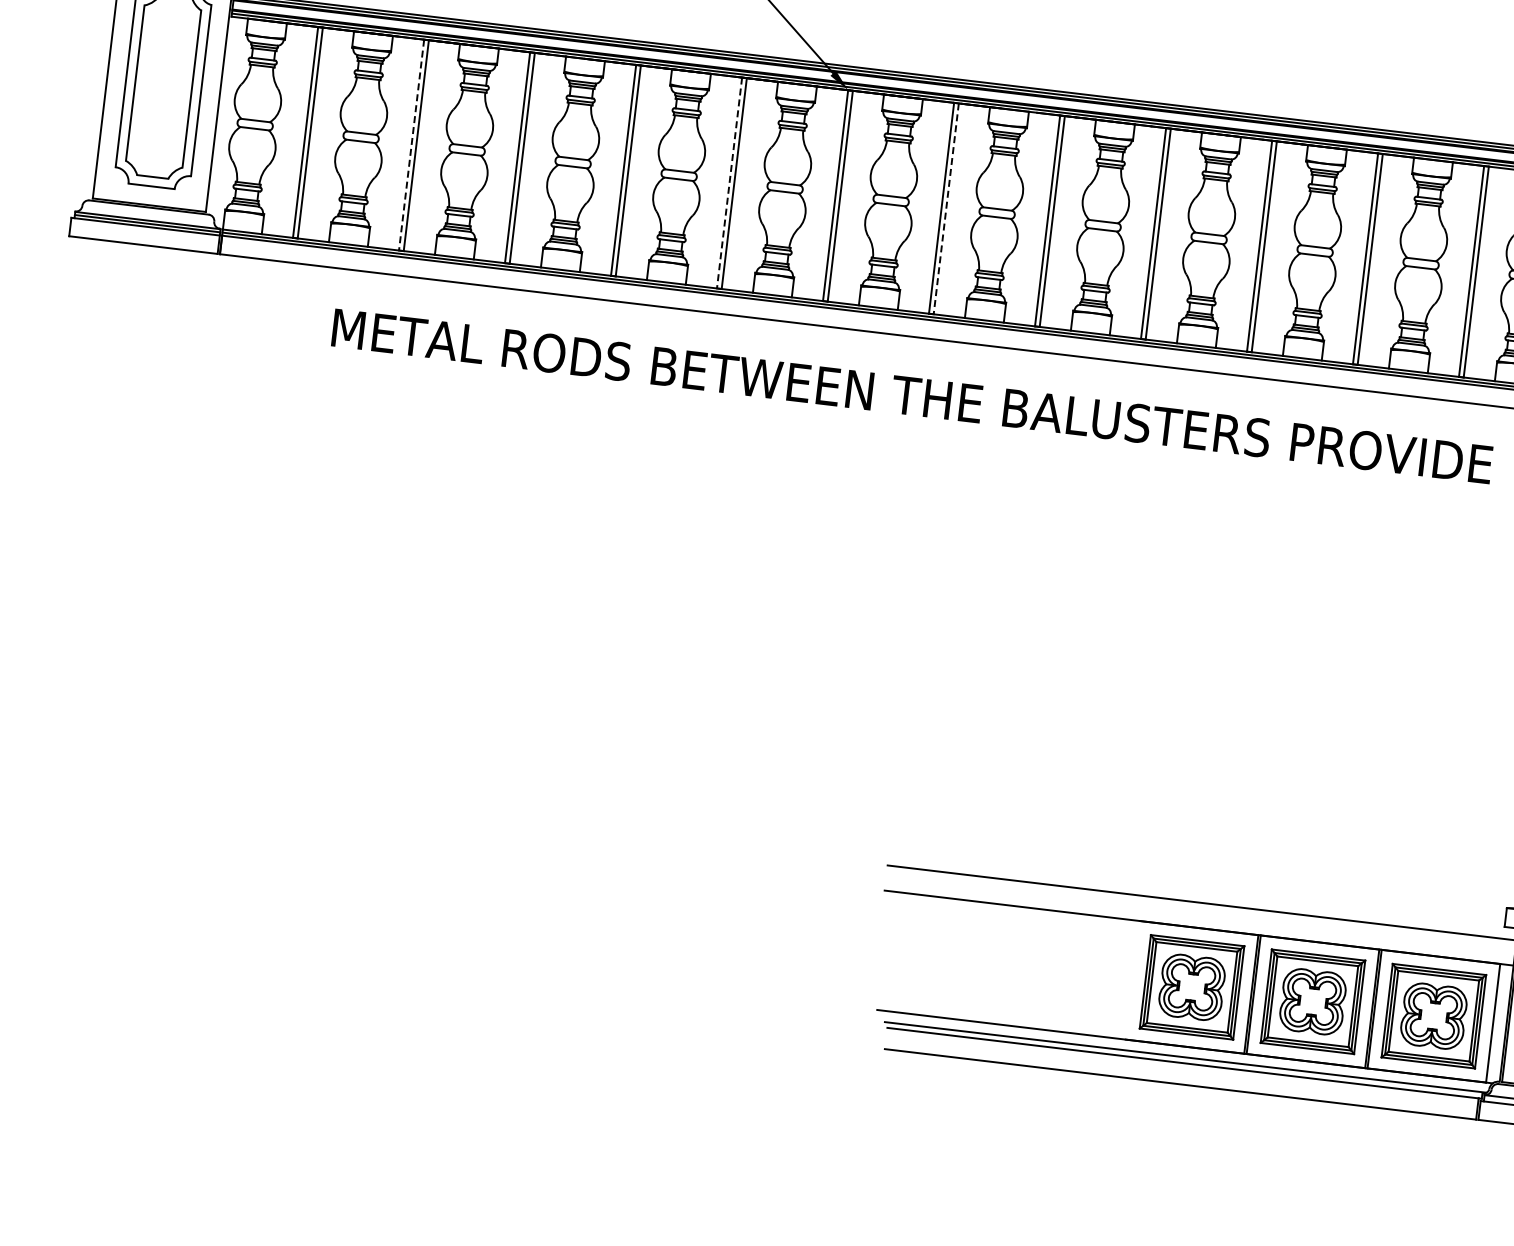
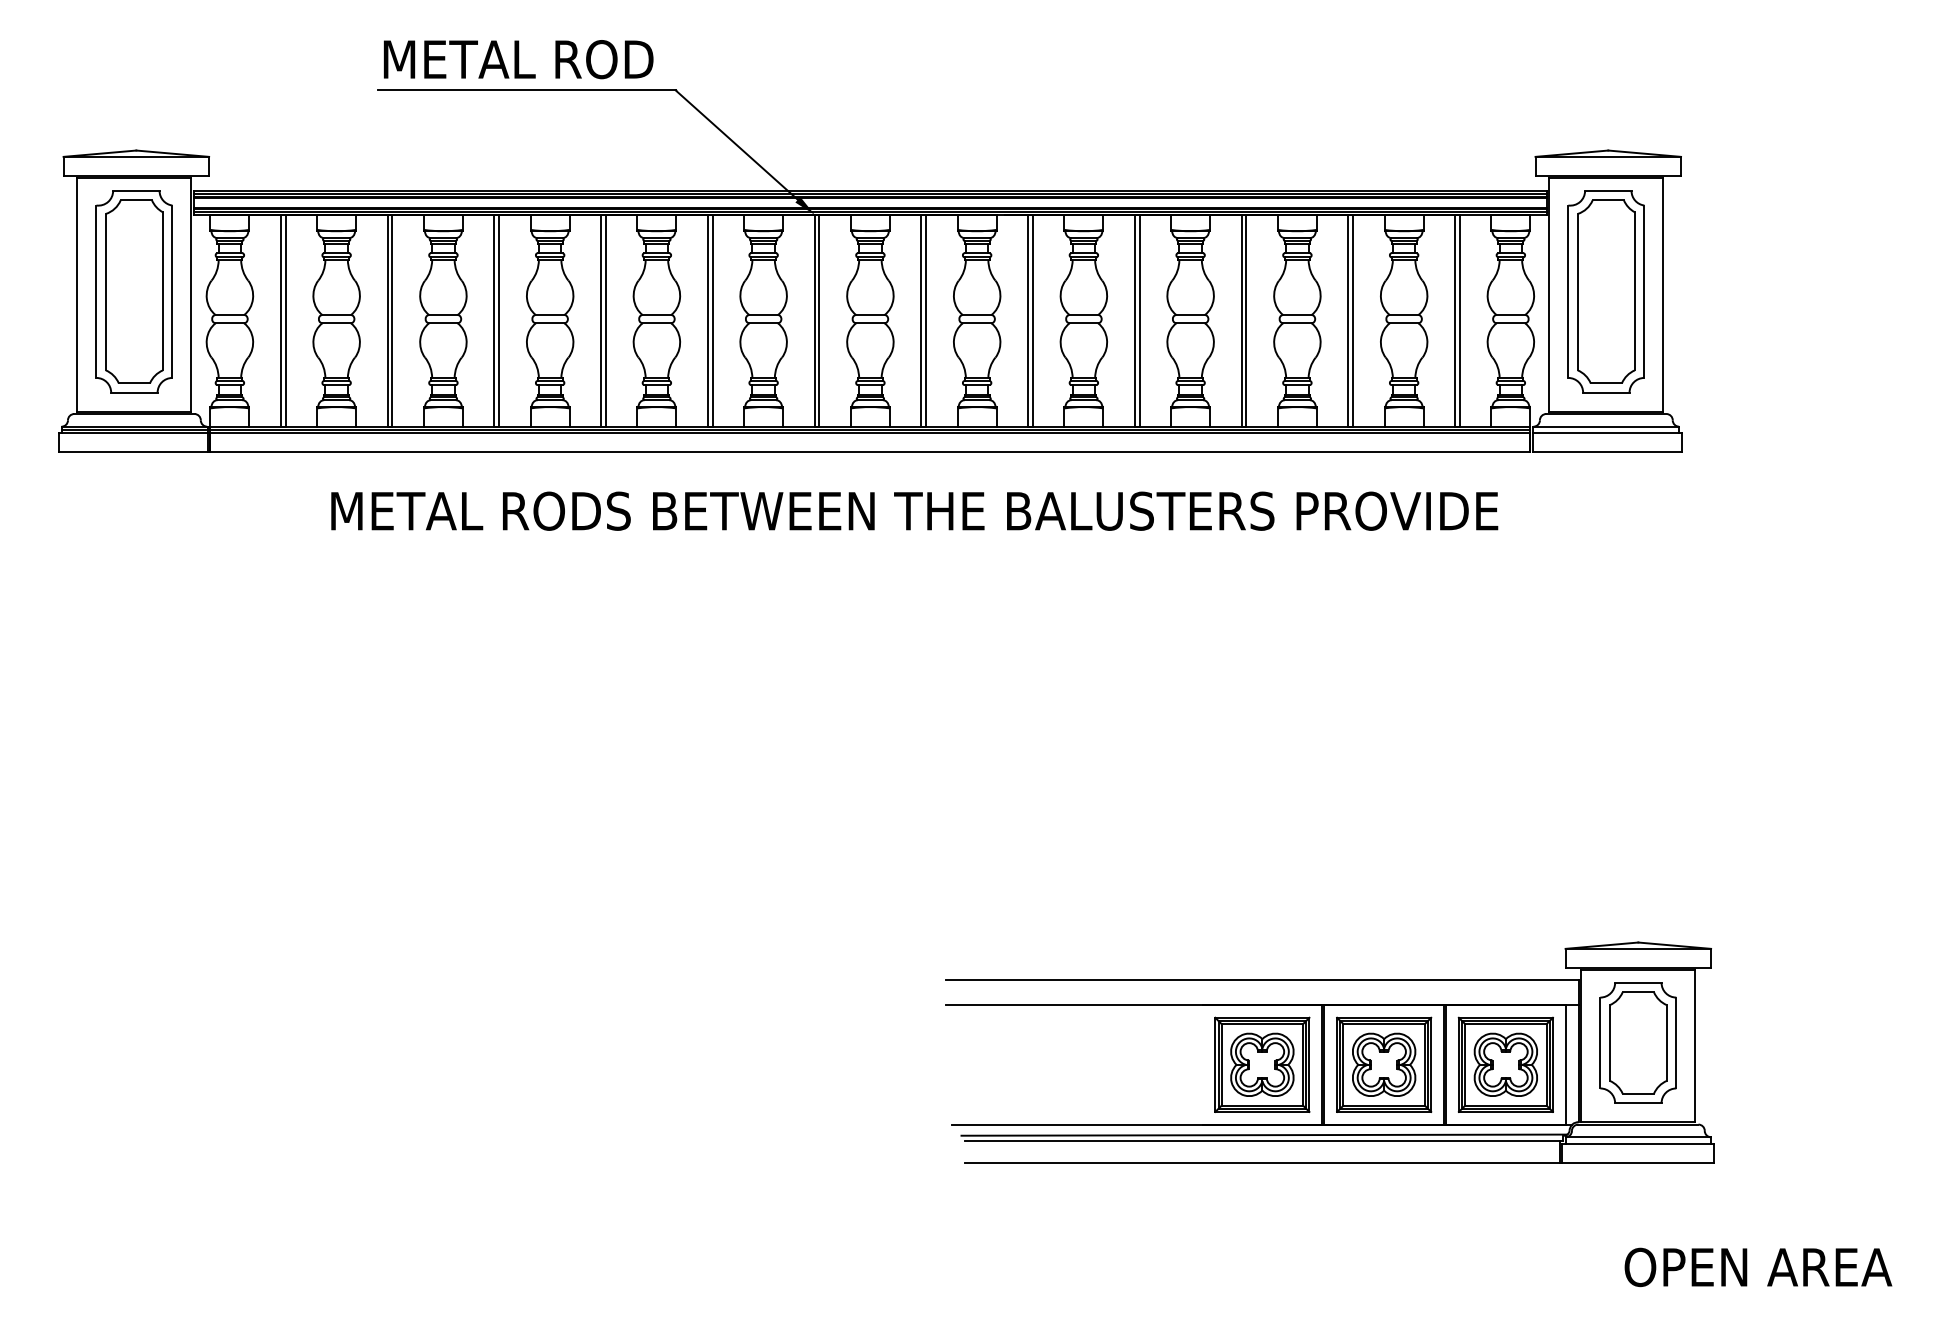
line: (411, 145) -> (387, 321), dashed -> solid
line: (729, 183) -> (707, 321), dashed -> solid
line: (946, 209) -> (926, 321), dashed -> solid

